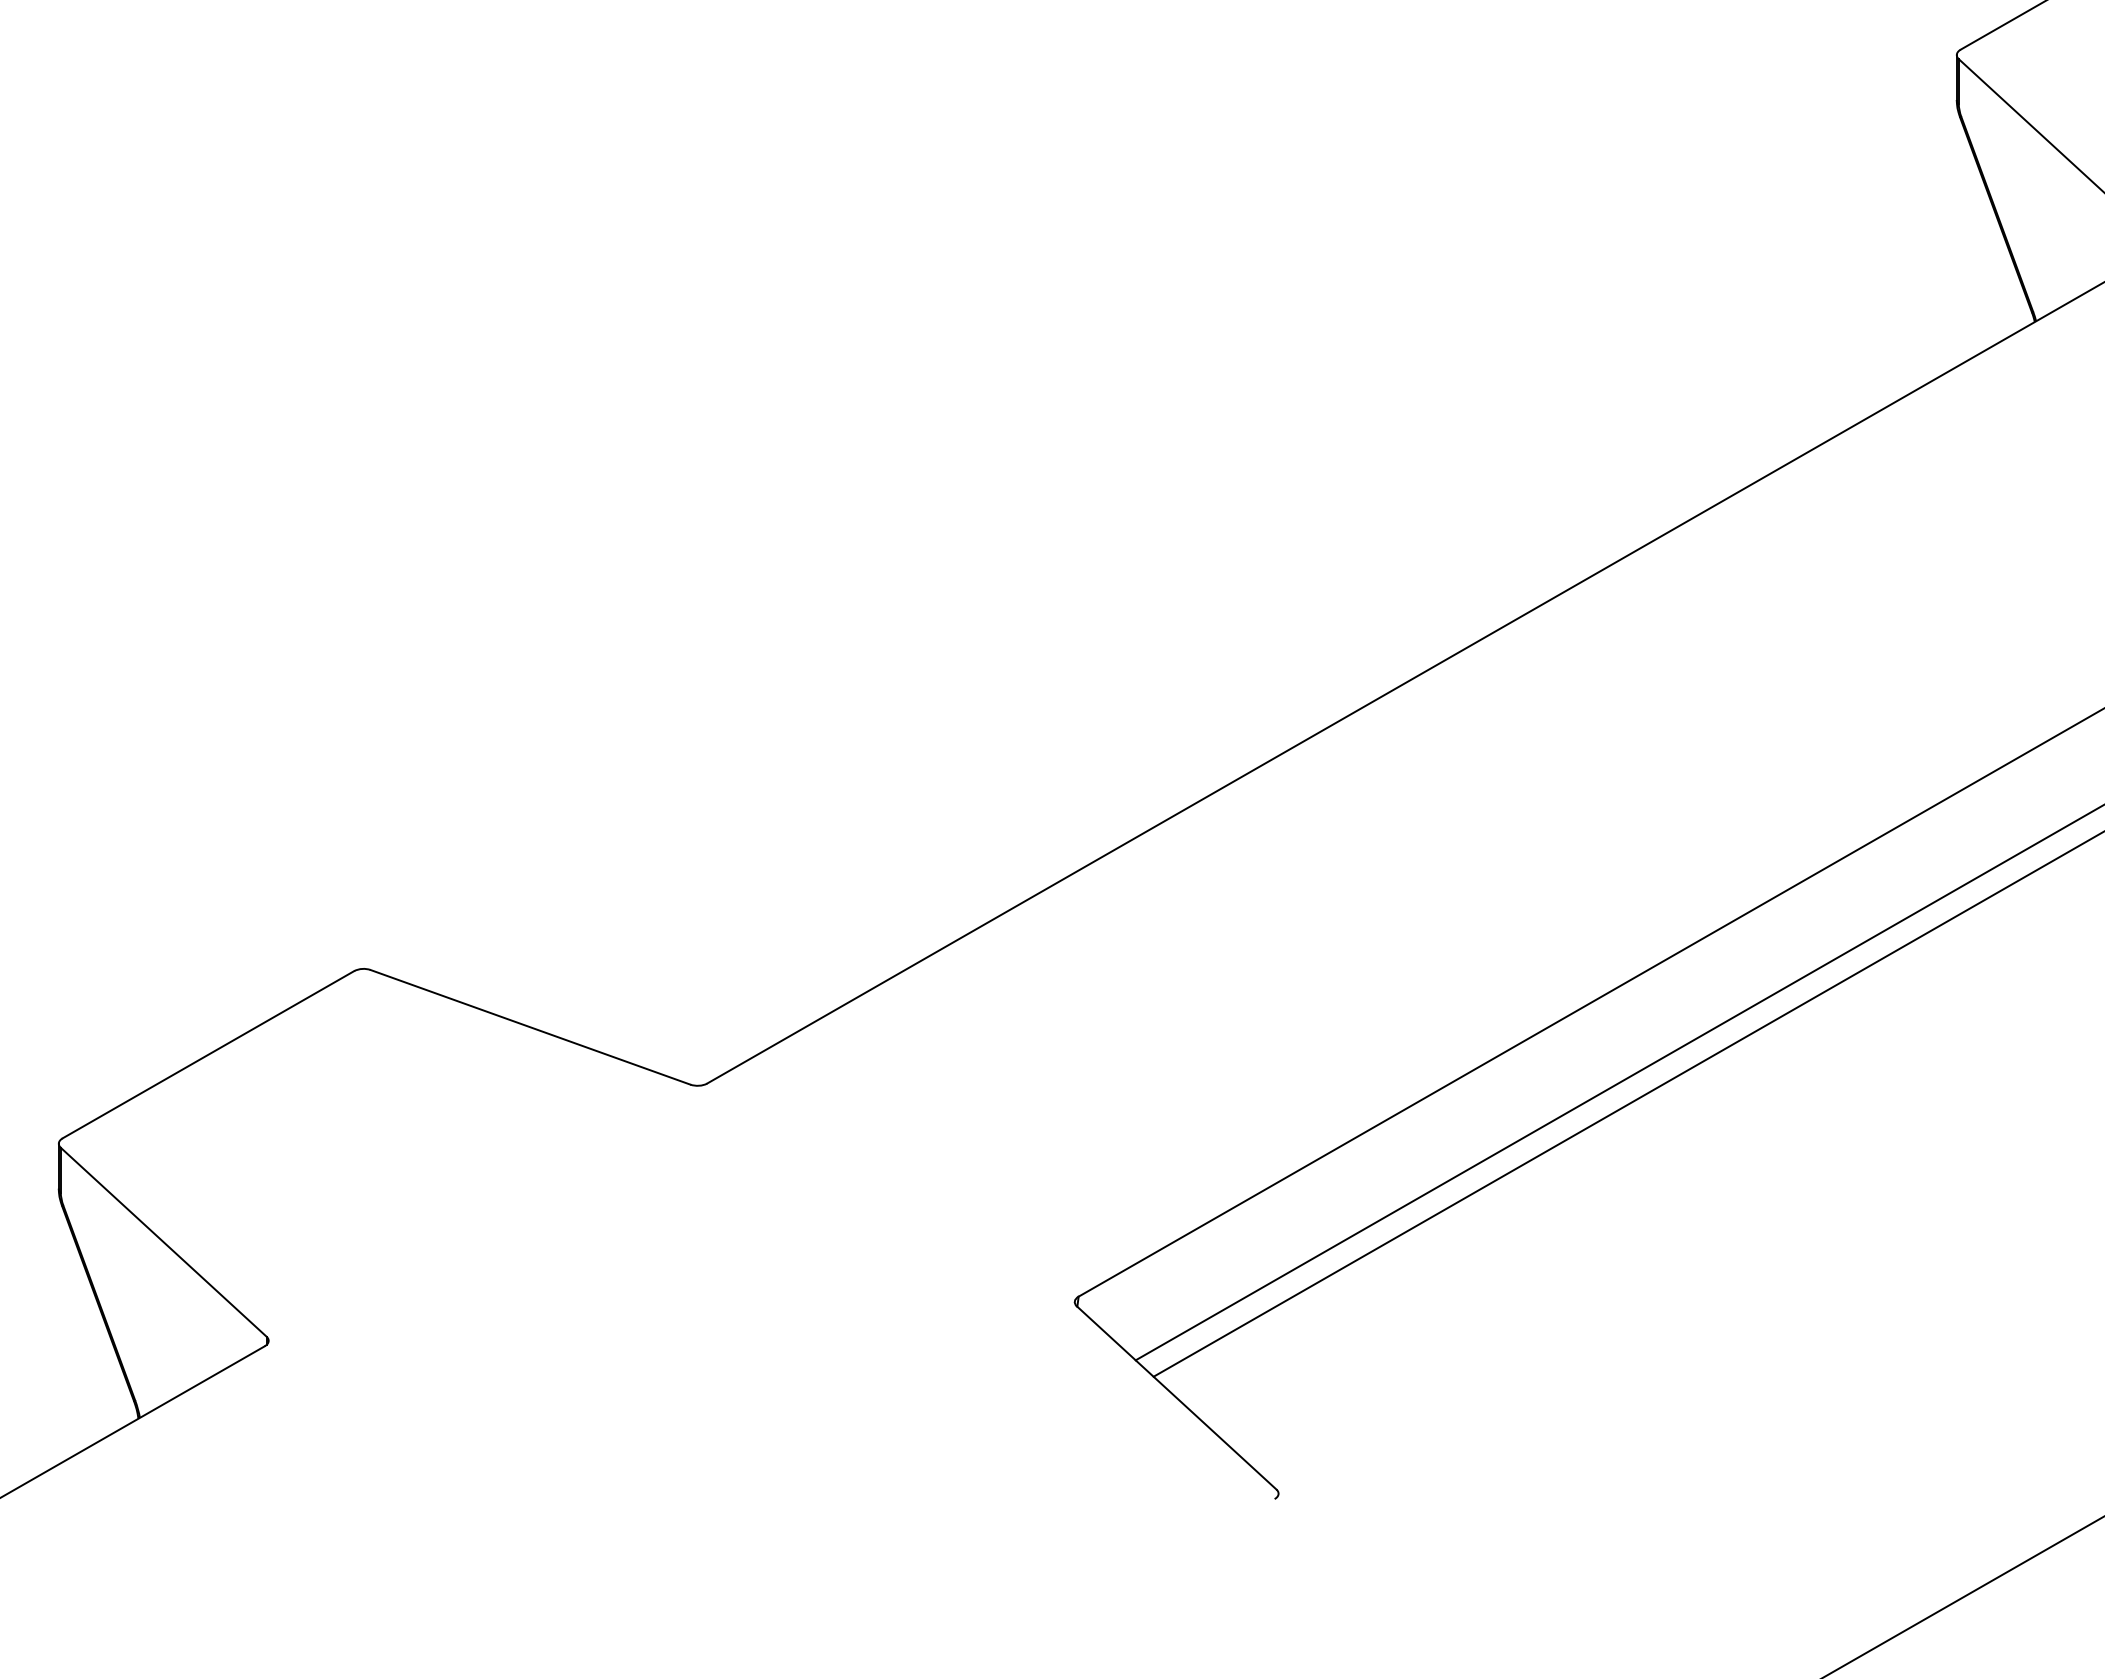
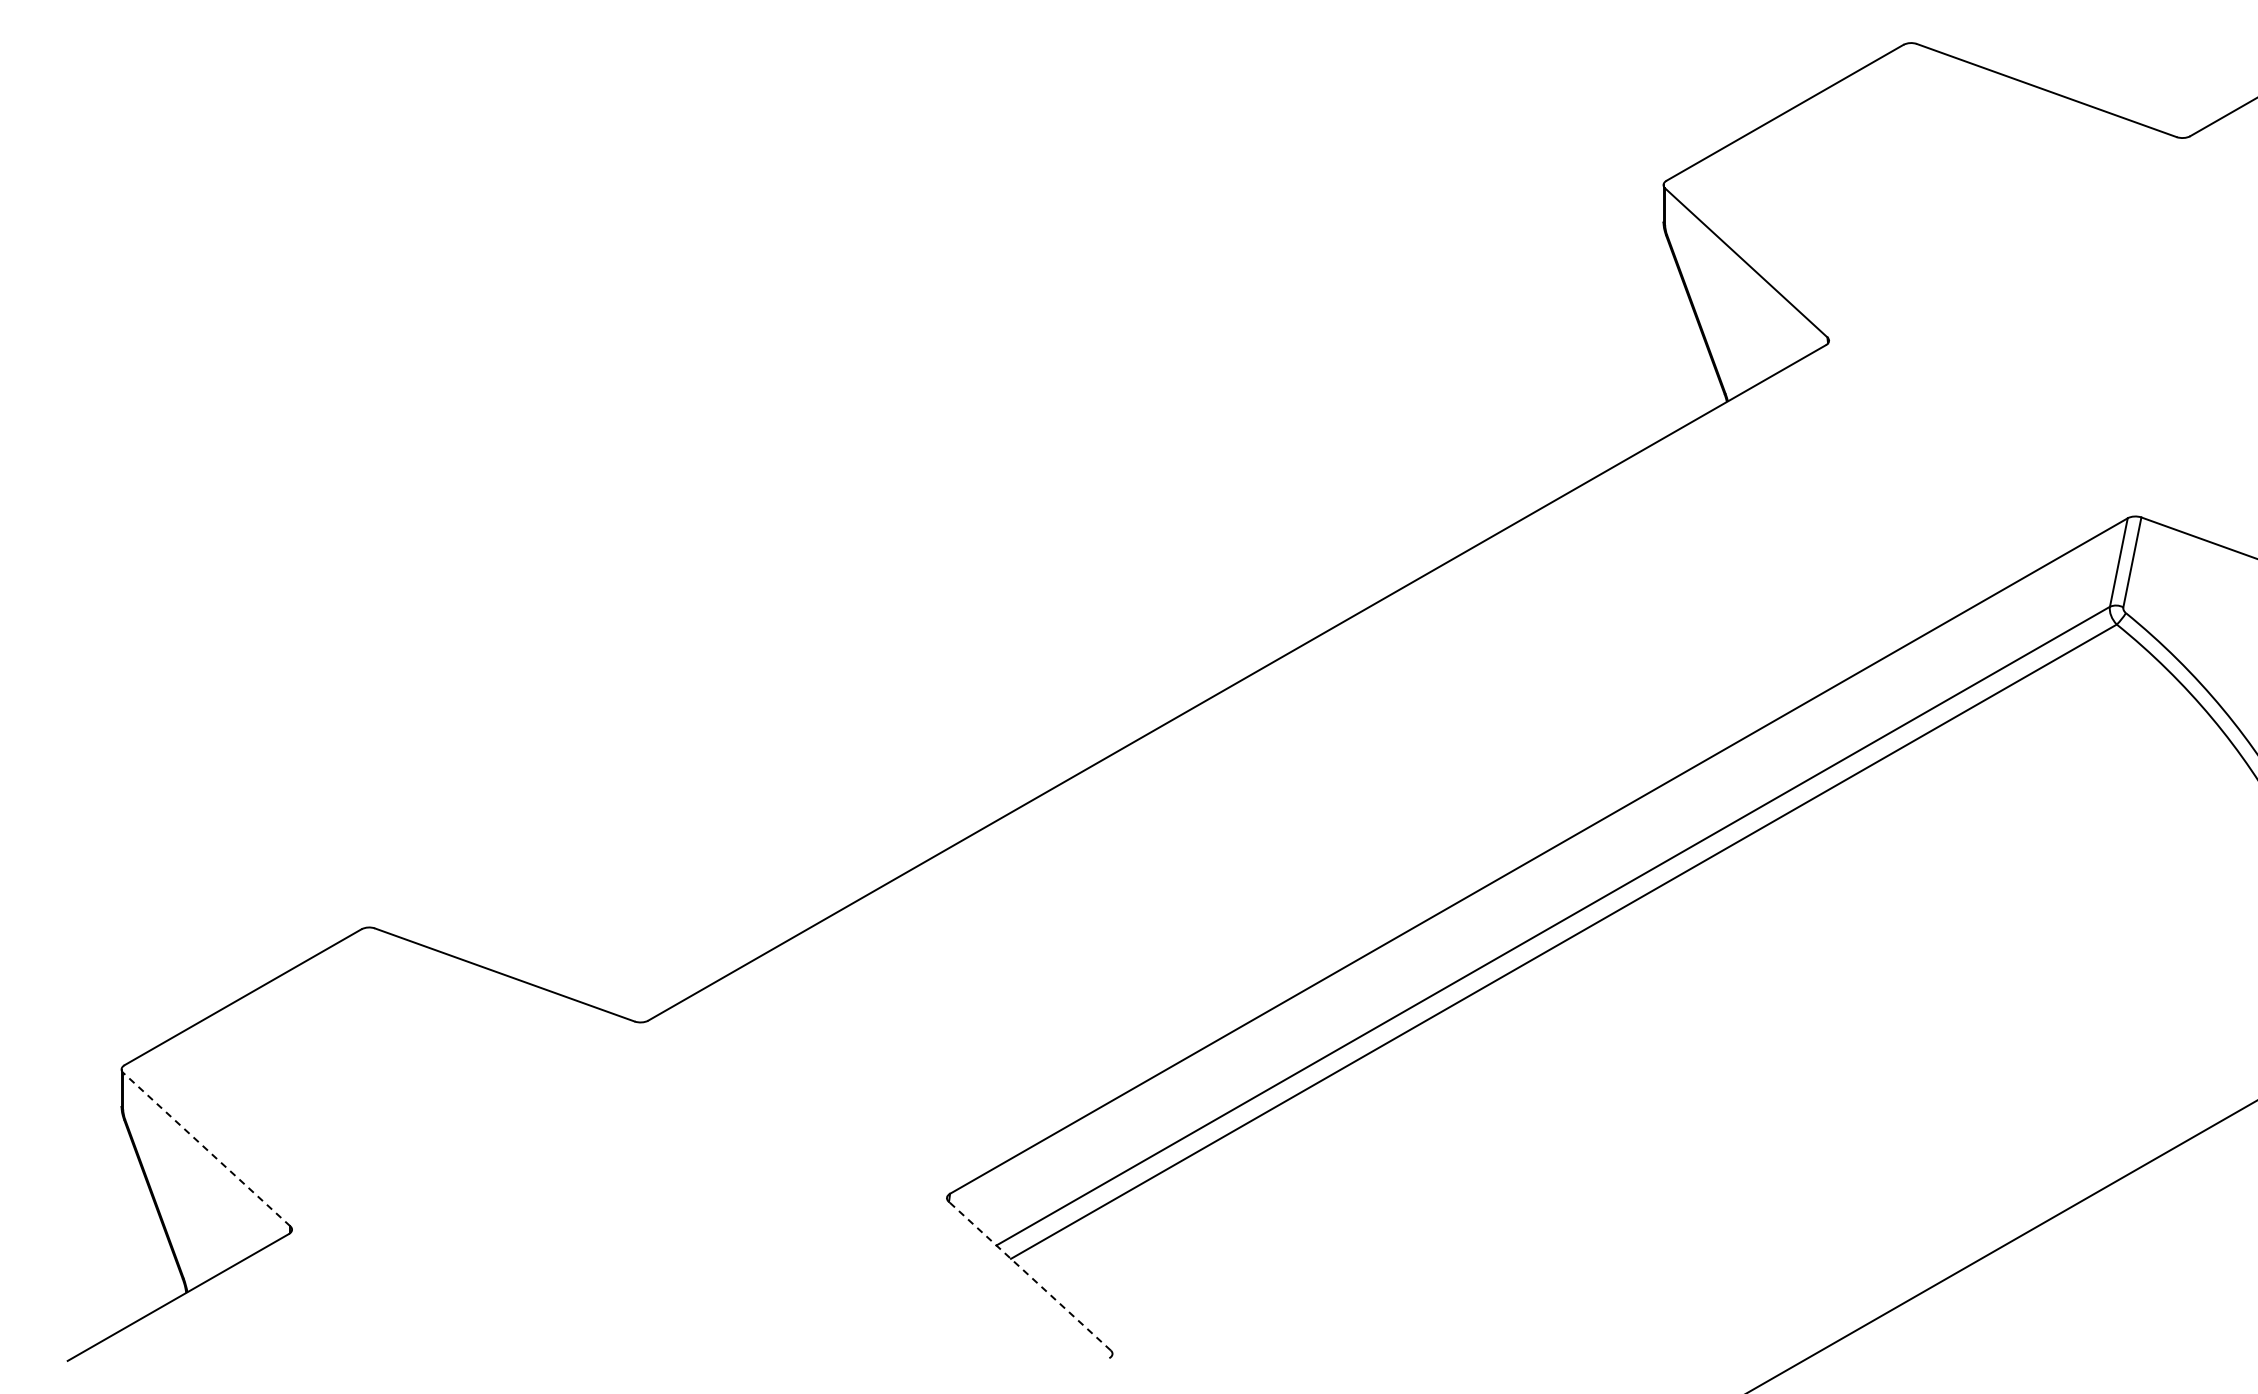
line: (163, 1242) -> (206, 1149), solid -> dashed
line: (1176, 1397) -> (1029, 1275), solid -> dashed

